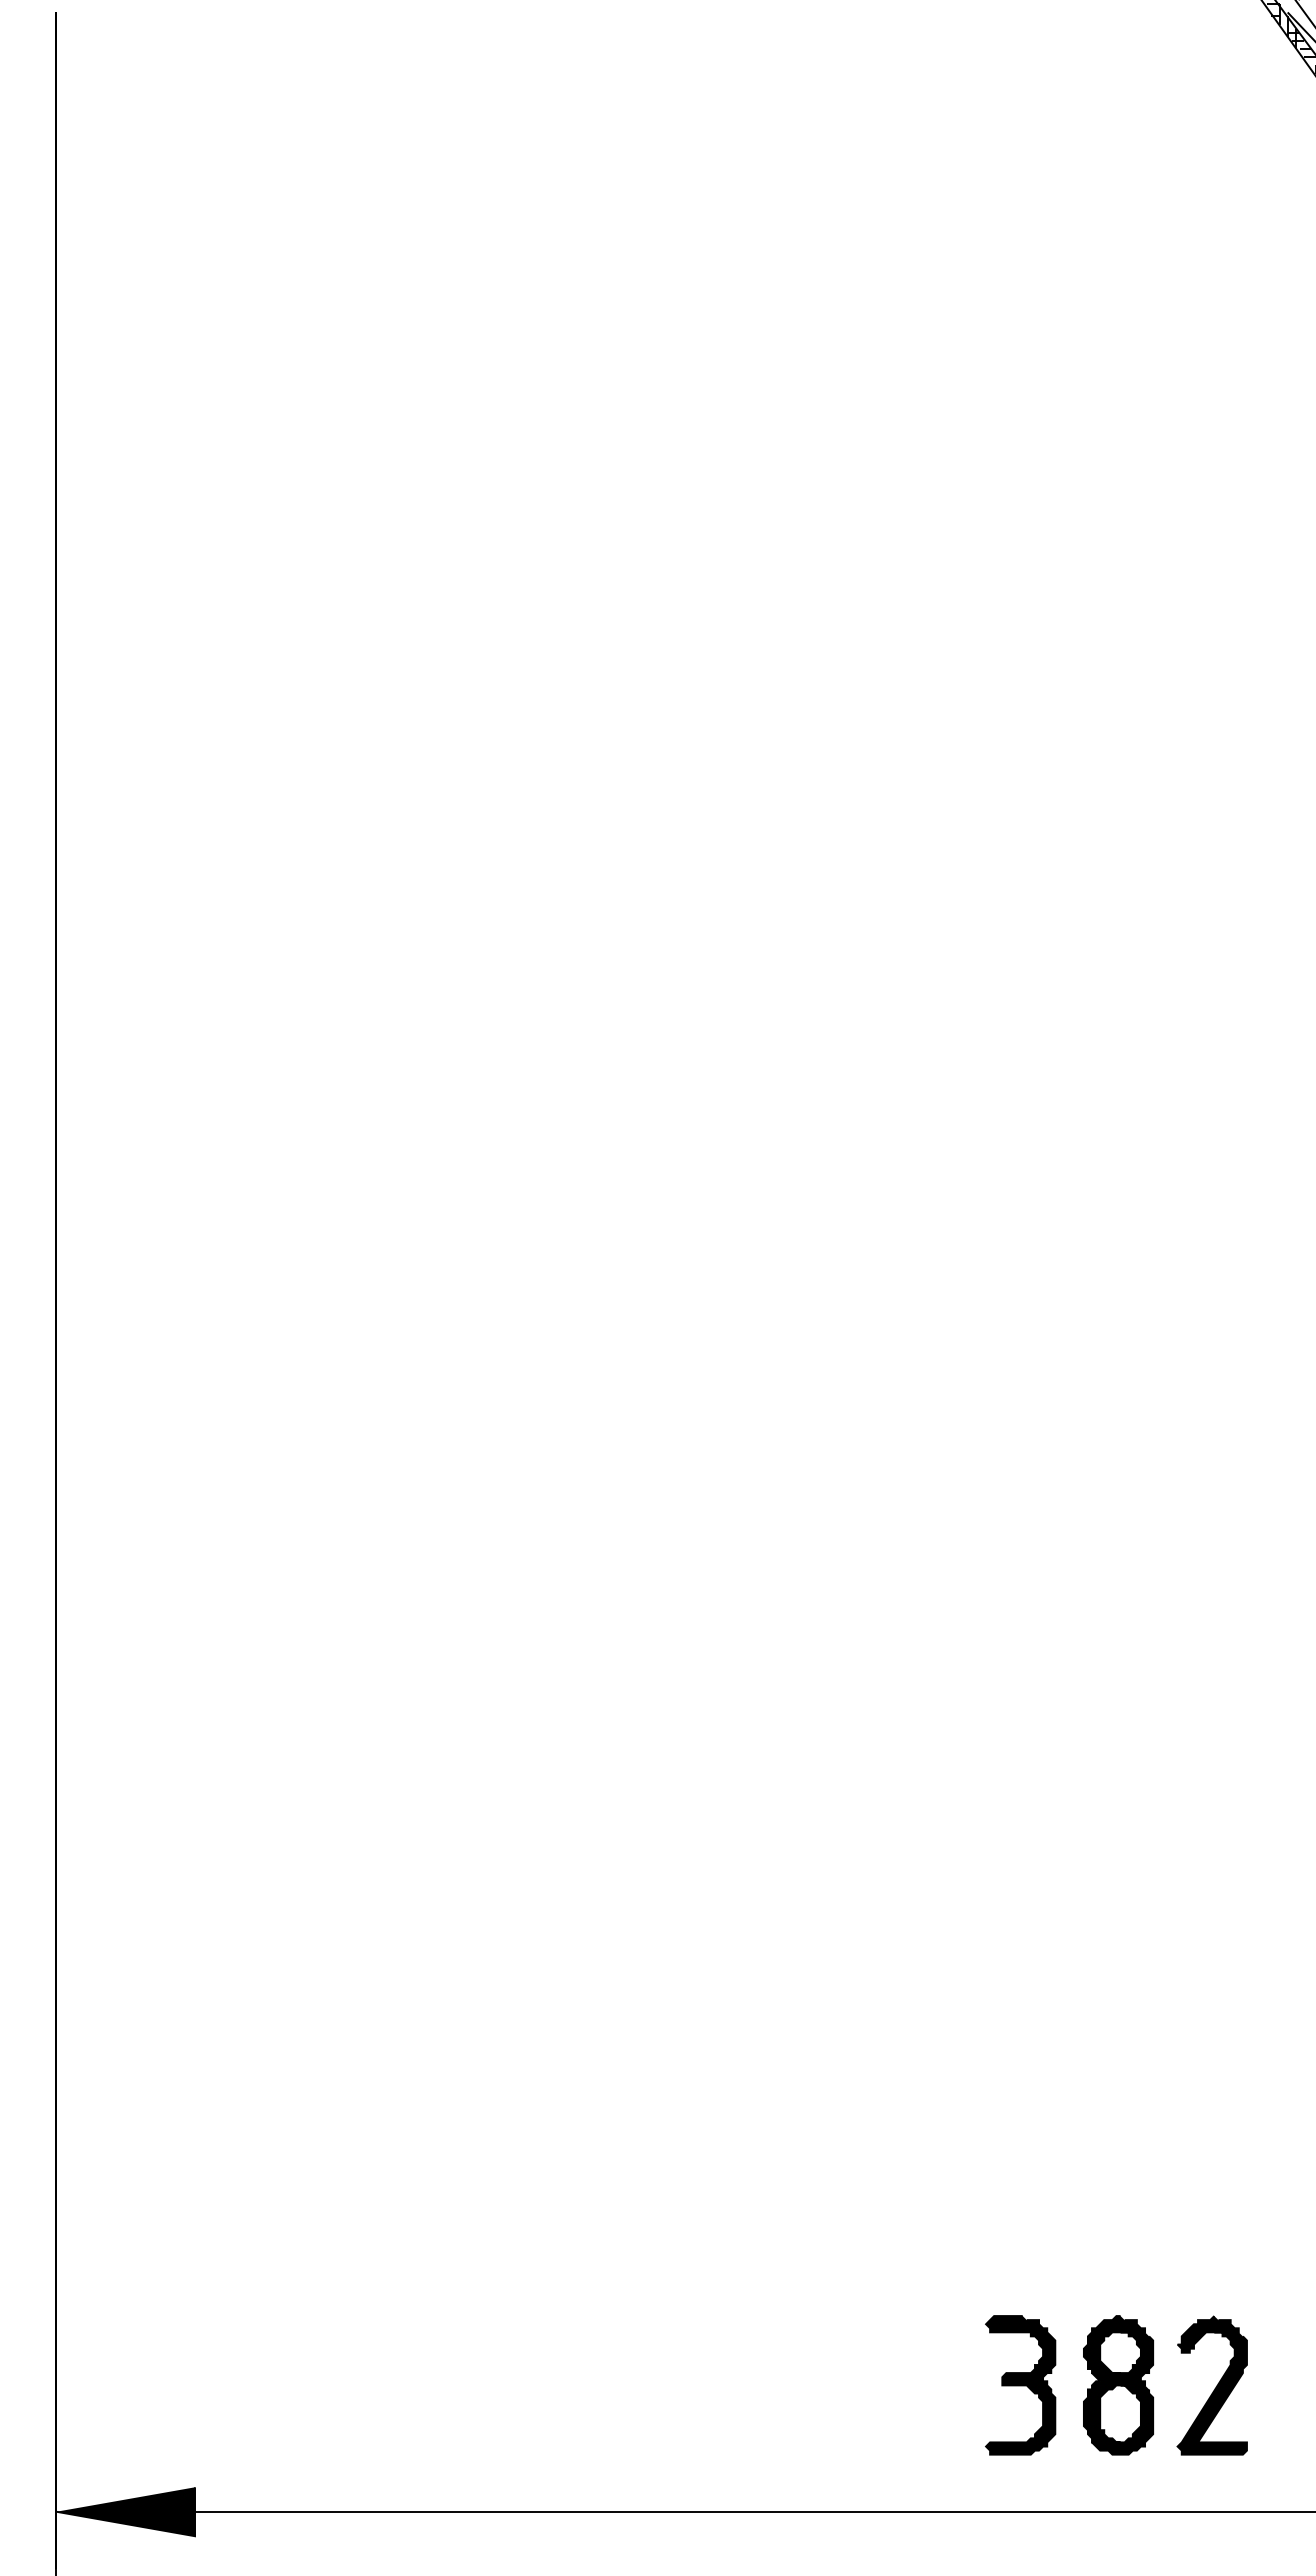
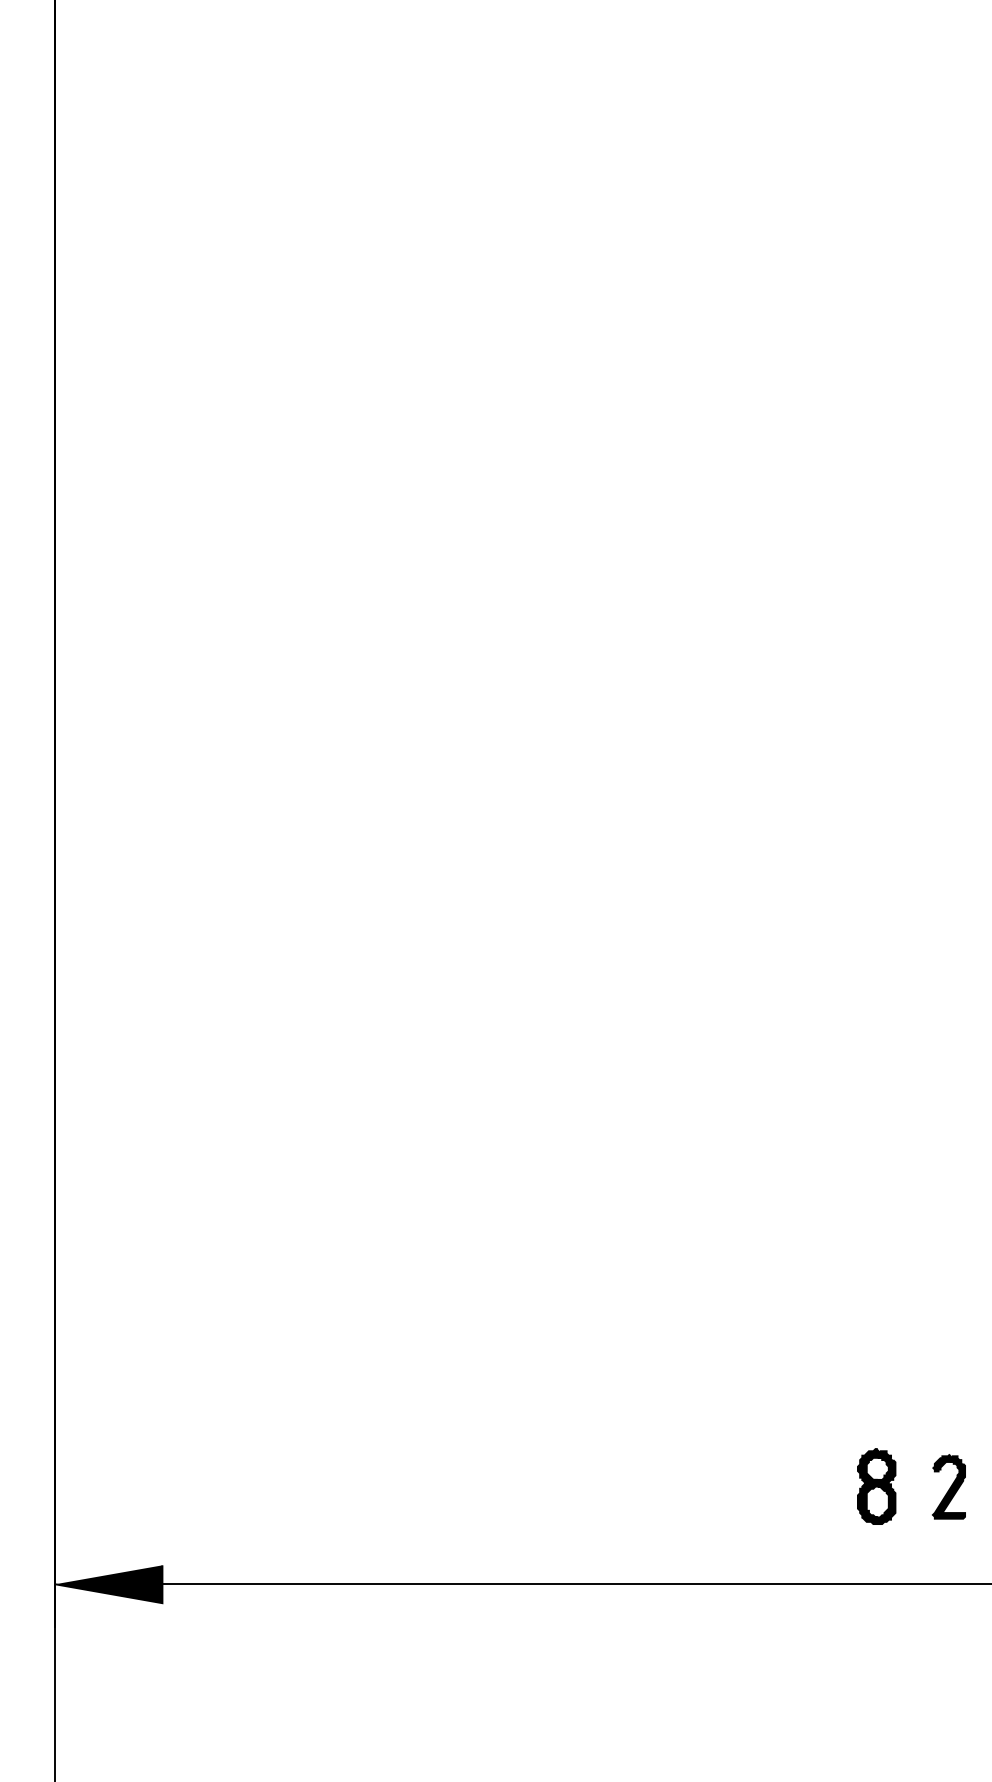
part: (1020, 2385) -> (800, 1486), removed
part: (1118, 2385) -> (876, 1486), size x0.7
part: (1211, 2385) -> (948, 1486), size x0.6

